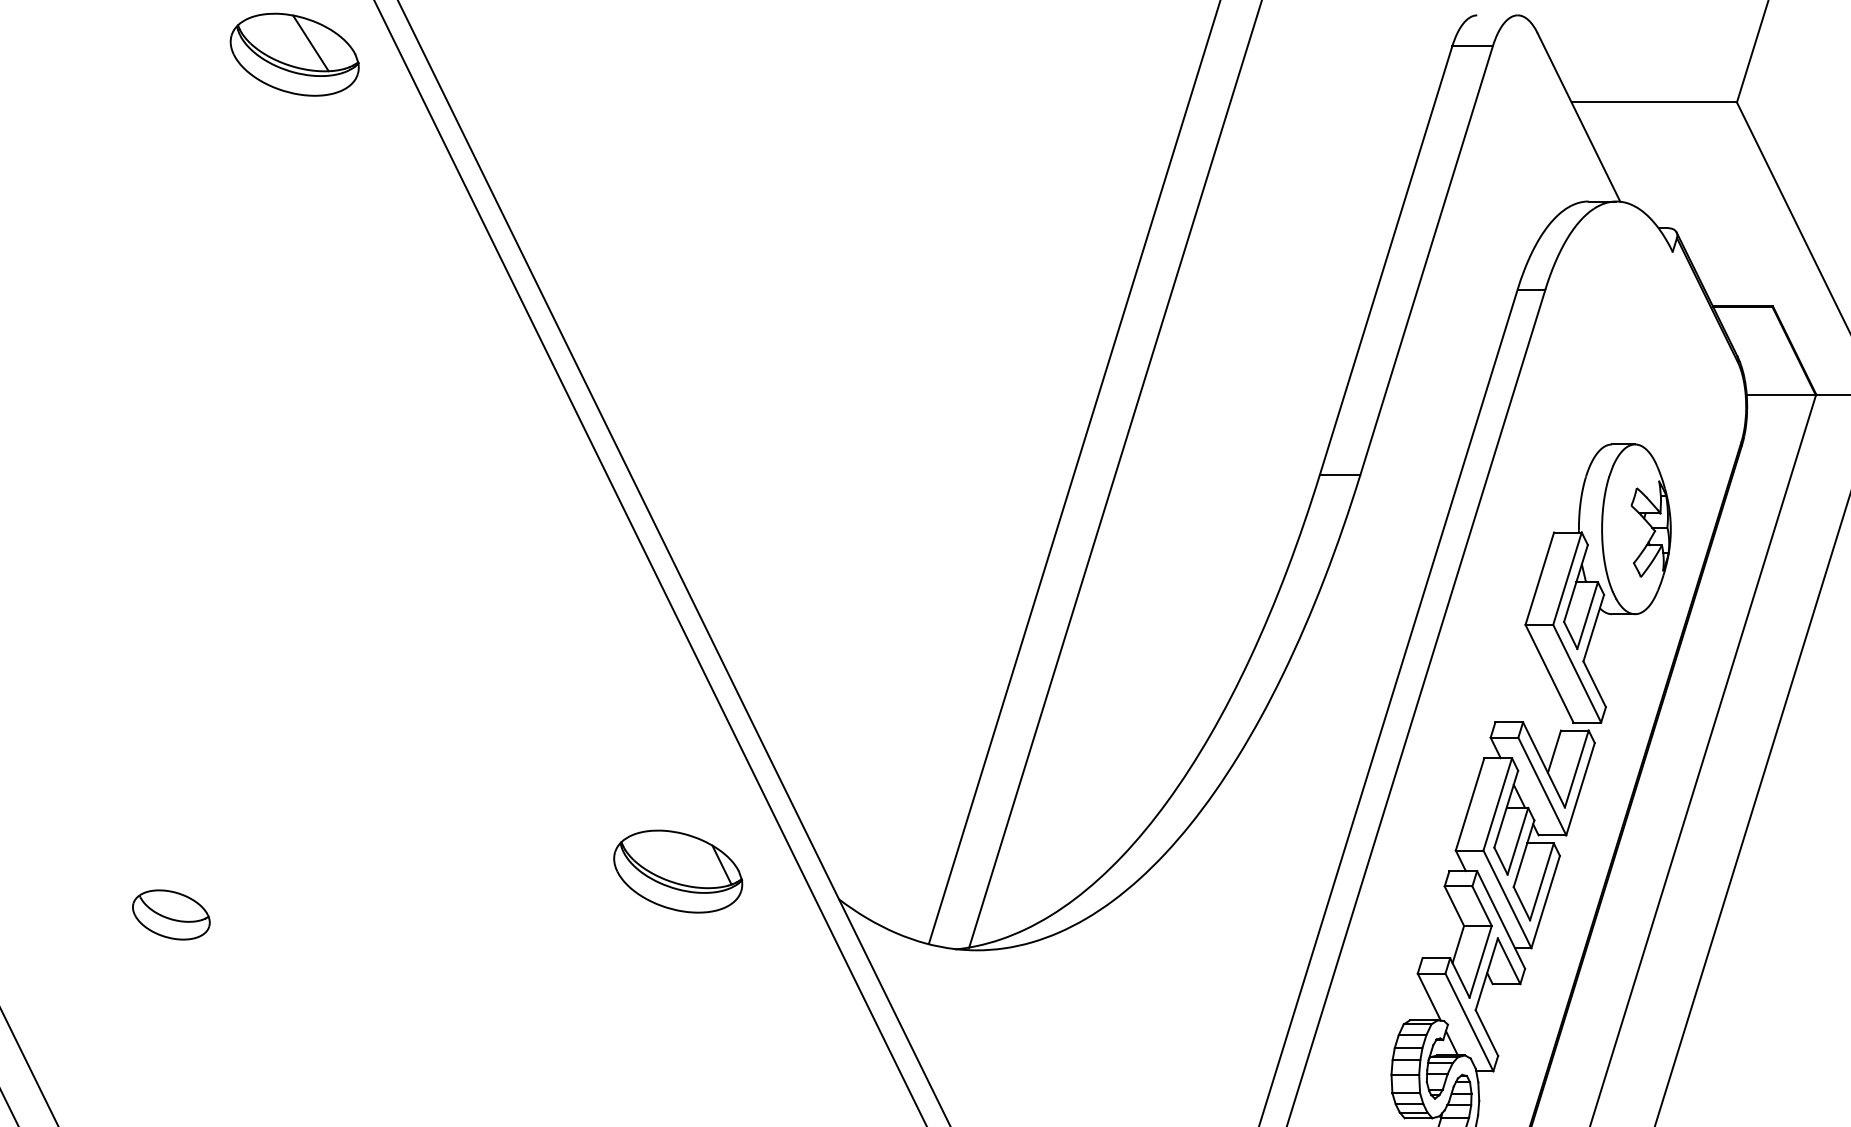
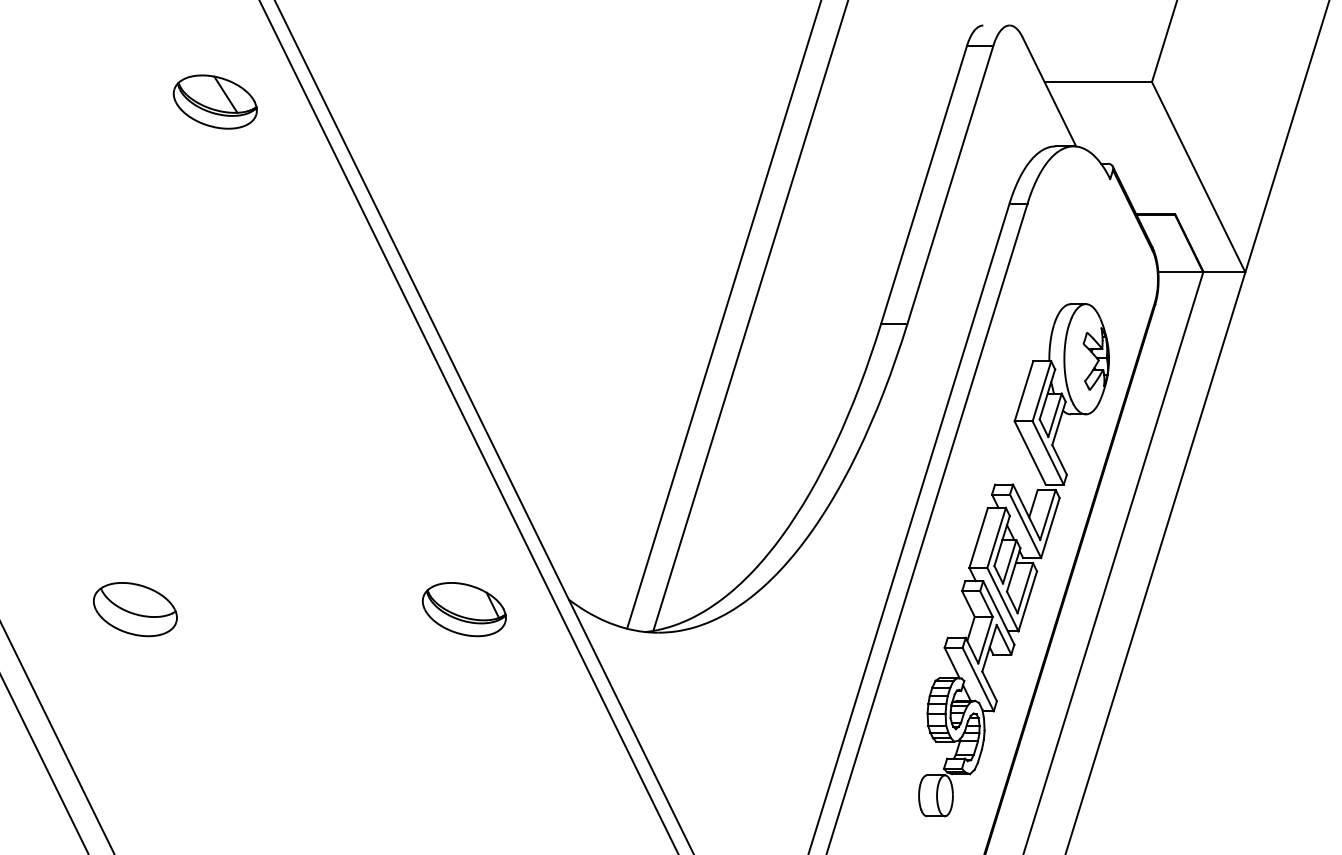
part: (293, 53) -> (214, 101), moved
part: (676, 871) -> (463, 609), moved
part: (170, 914) -> (134, 609), size x1.67

